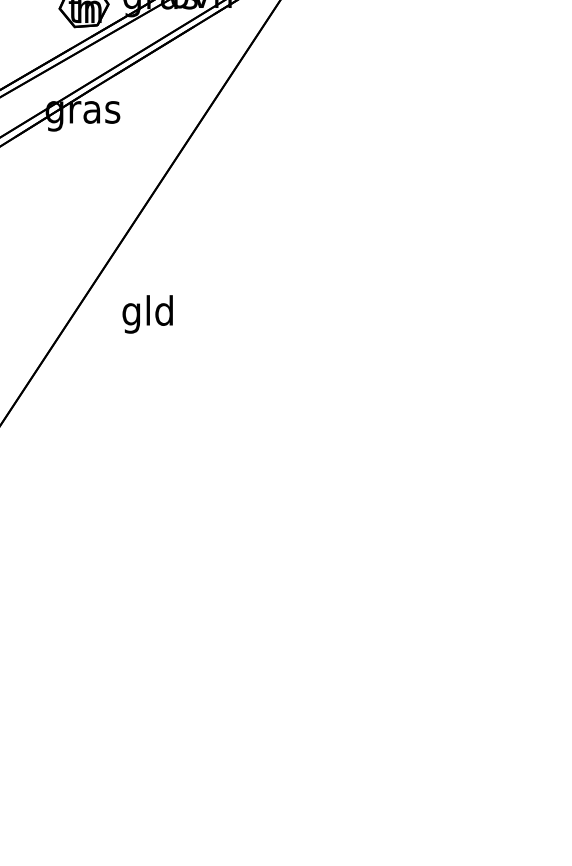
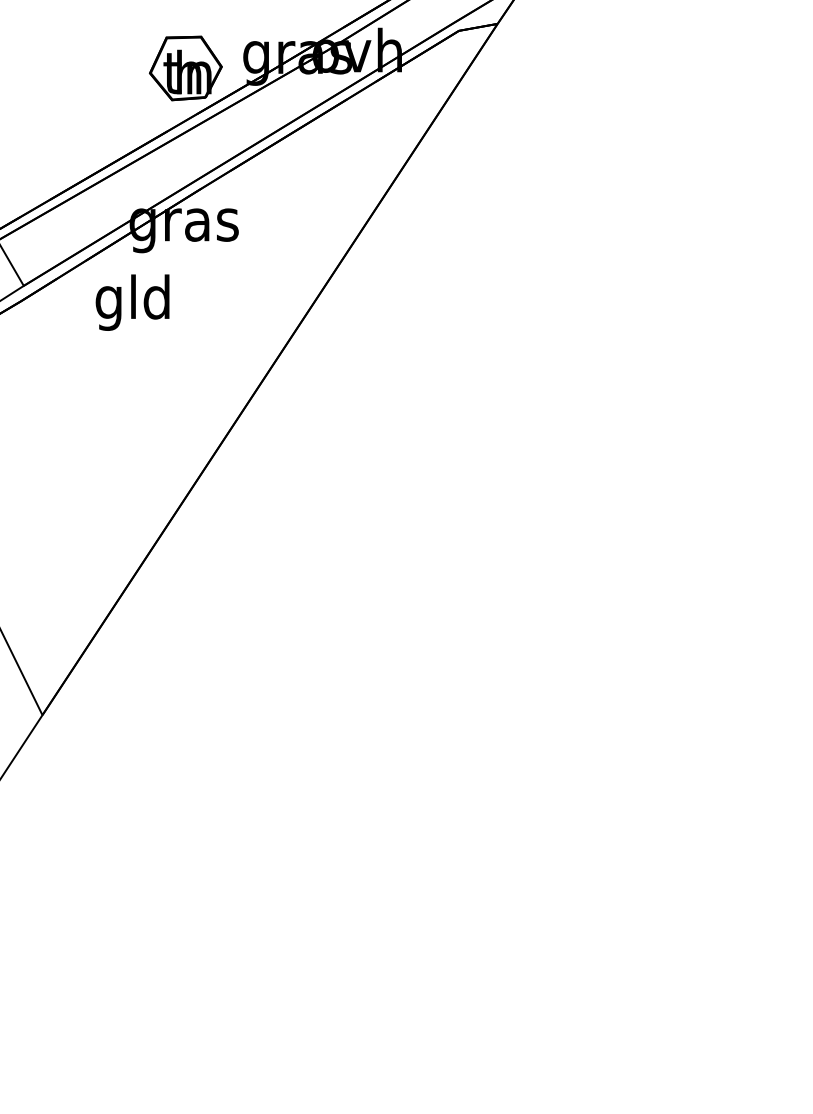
text: (147, 314) -> (132, 302), moved

